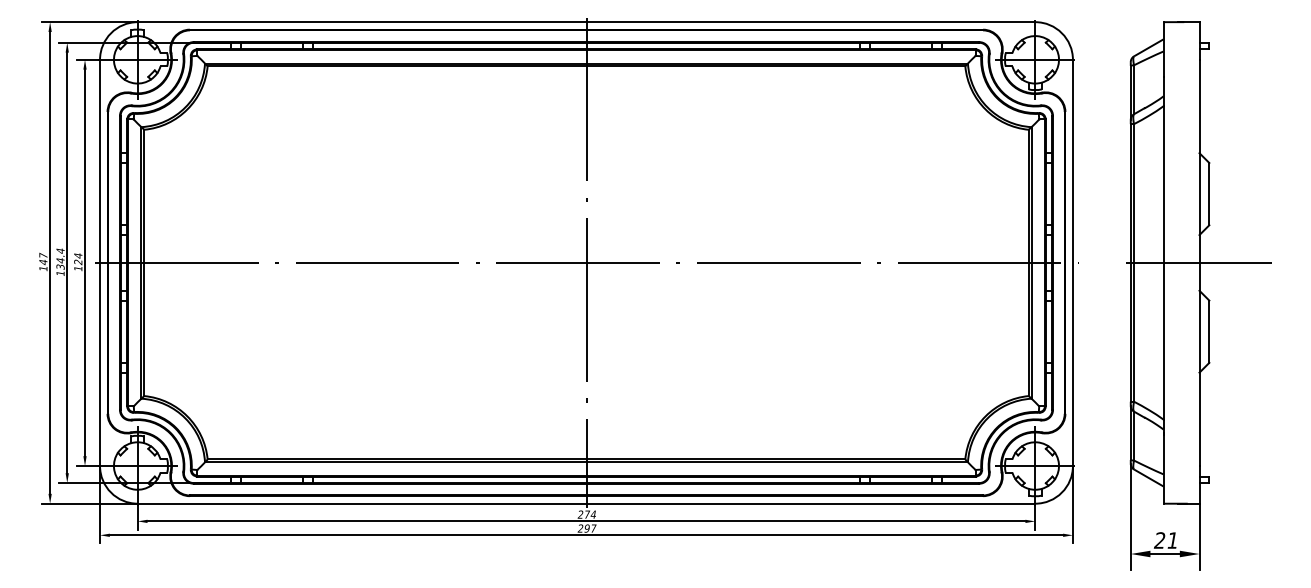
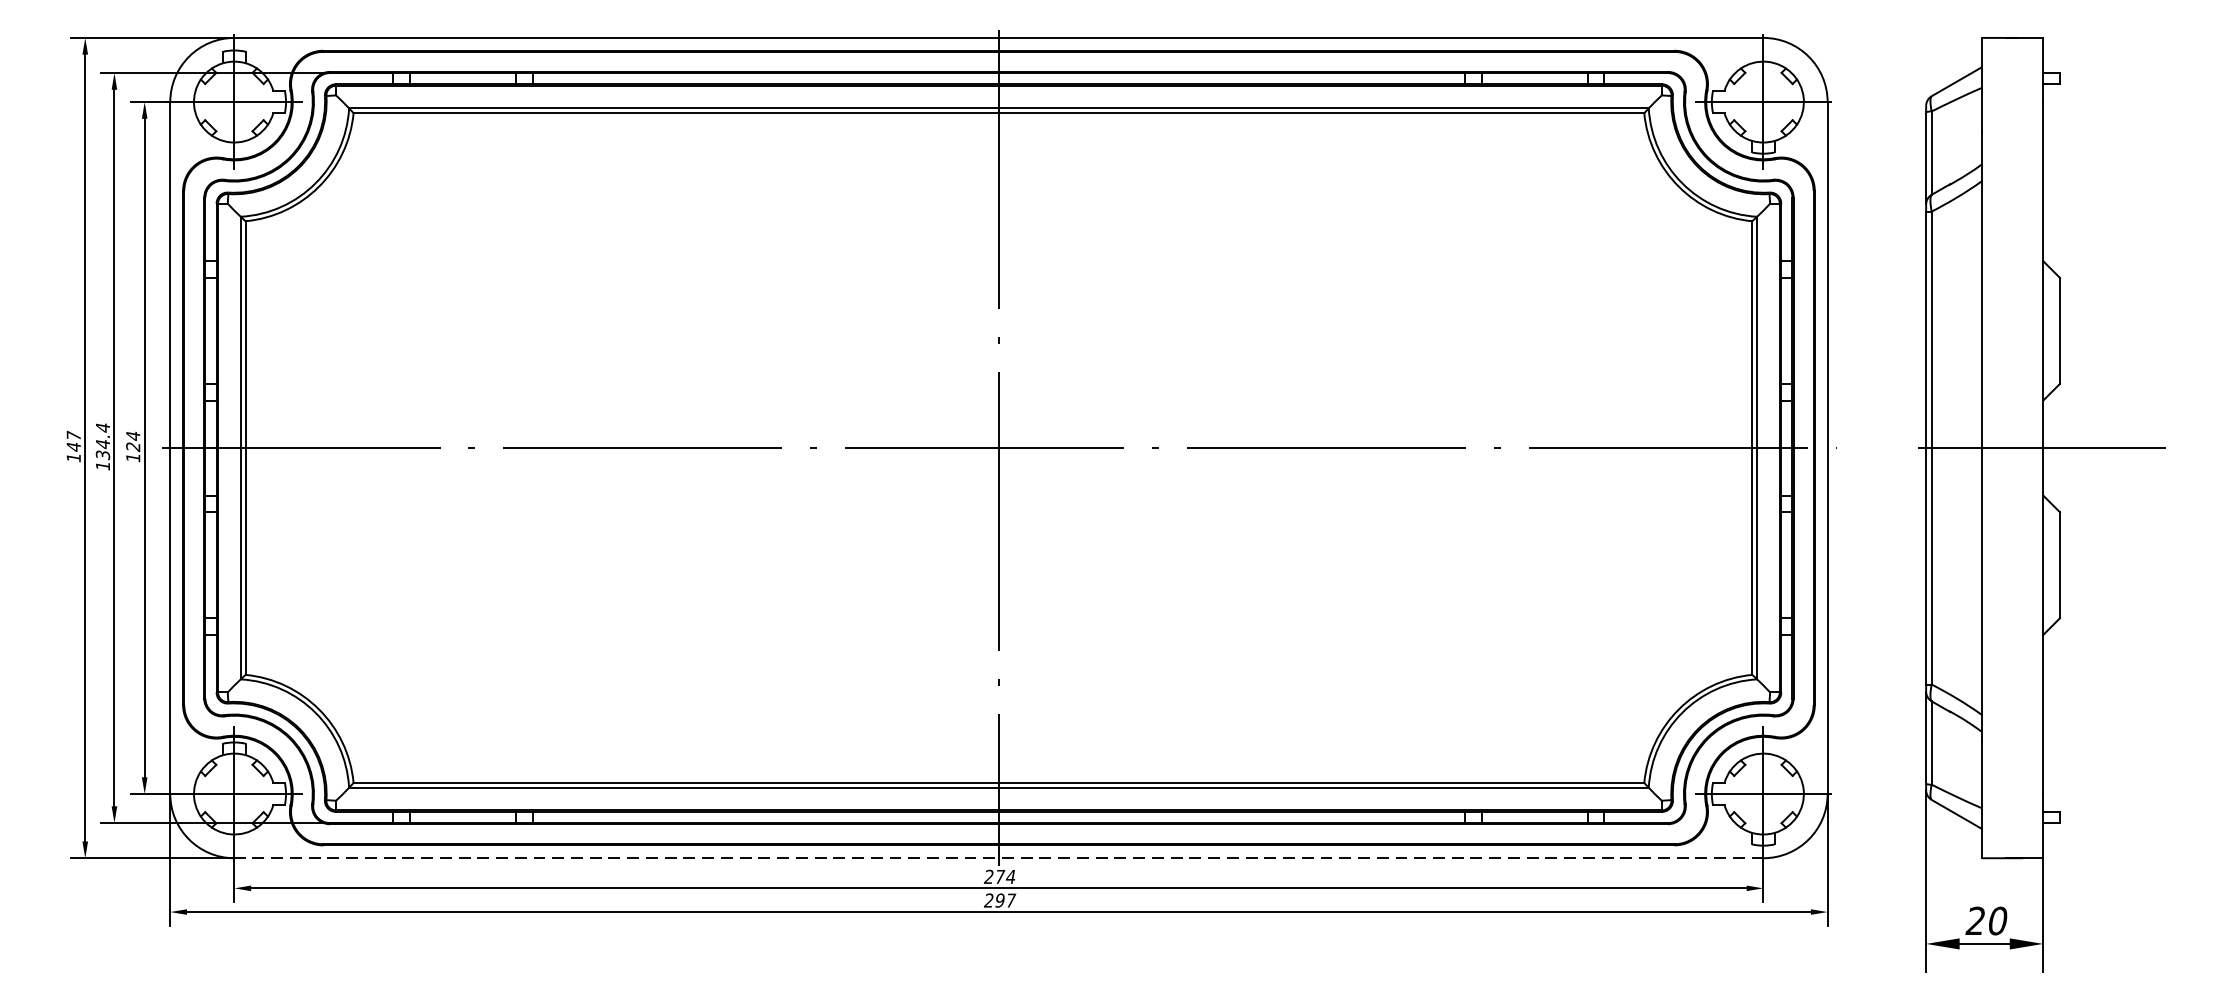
line: (586, 503) -> (998, 857), solid -> dashed
text: (1172, 540) -> (1997, 920), 21 -> 20

